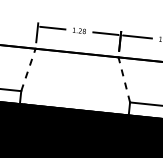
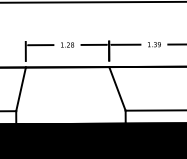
line: (28, 69) -> (21, 88), dashed -> solid
line: (124, 79) -> (117, 88), dashed -> solid

